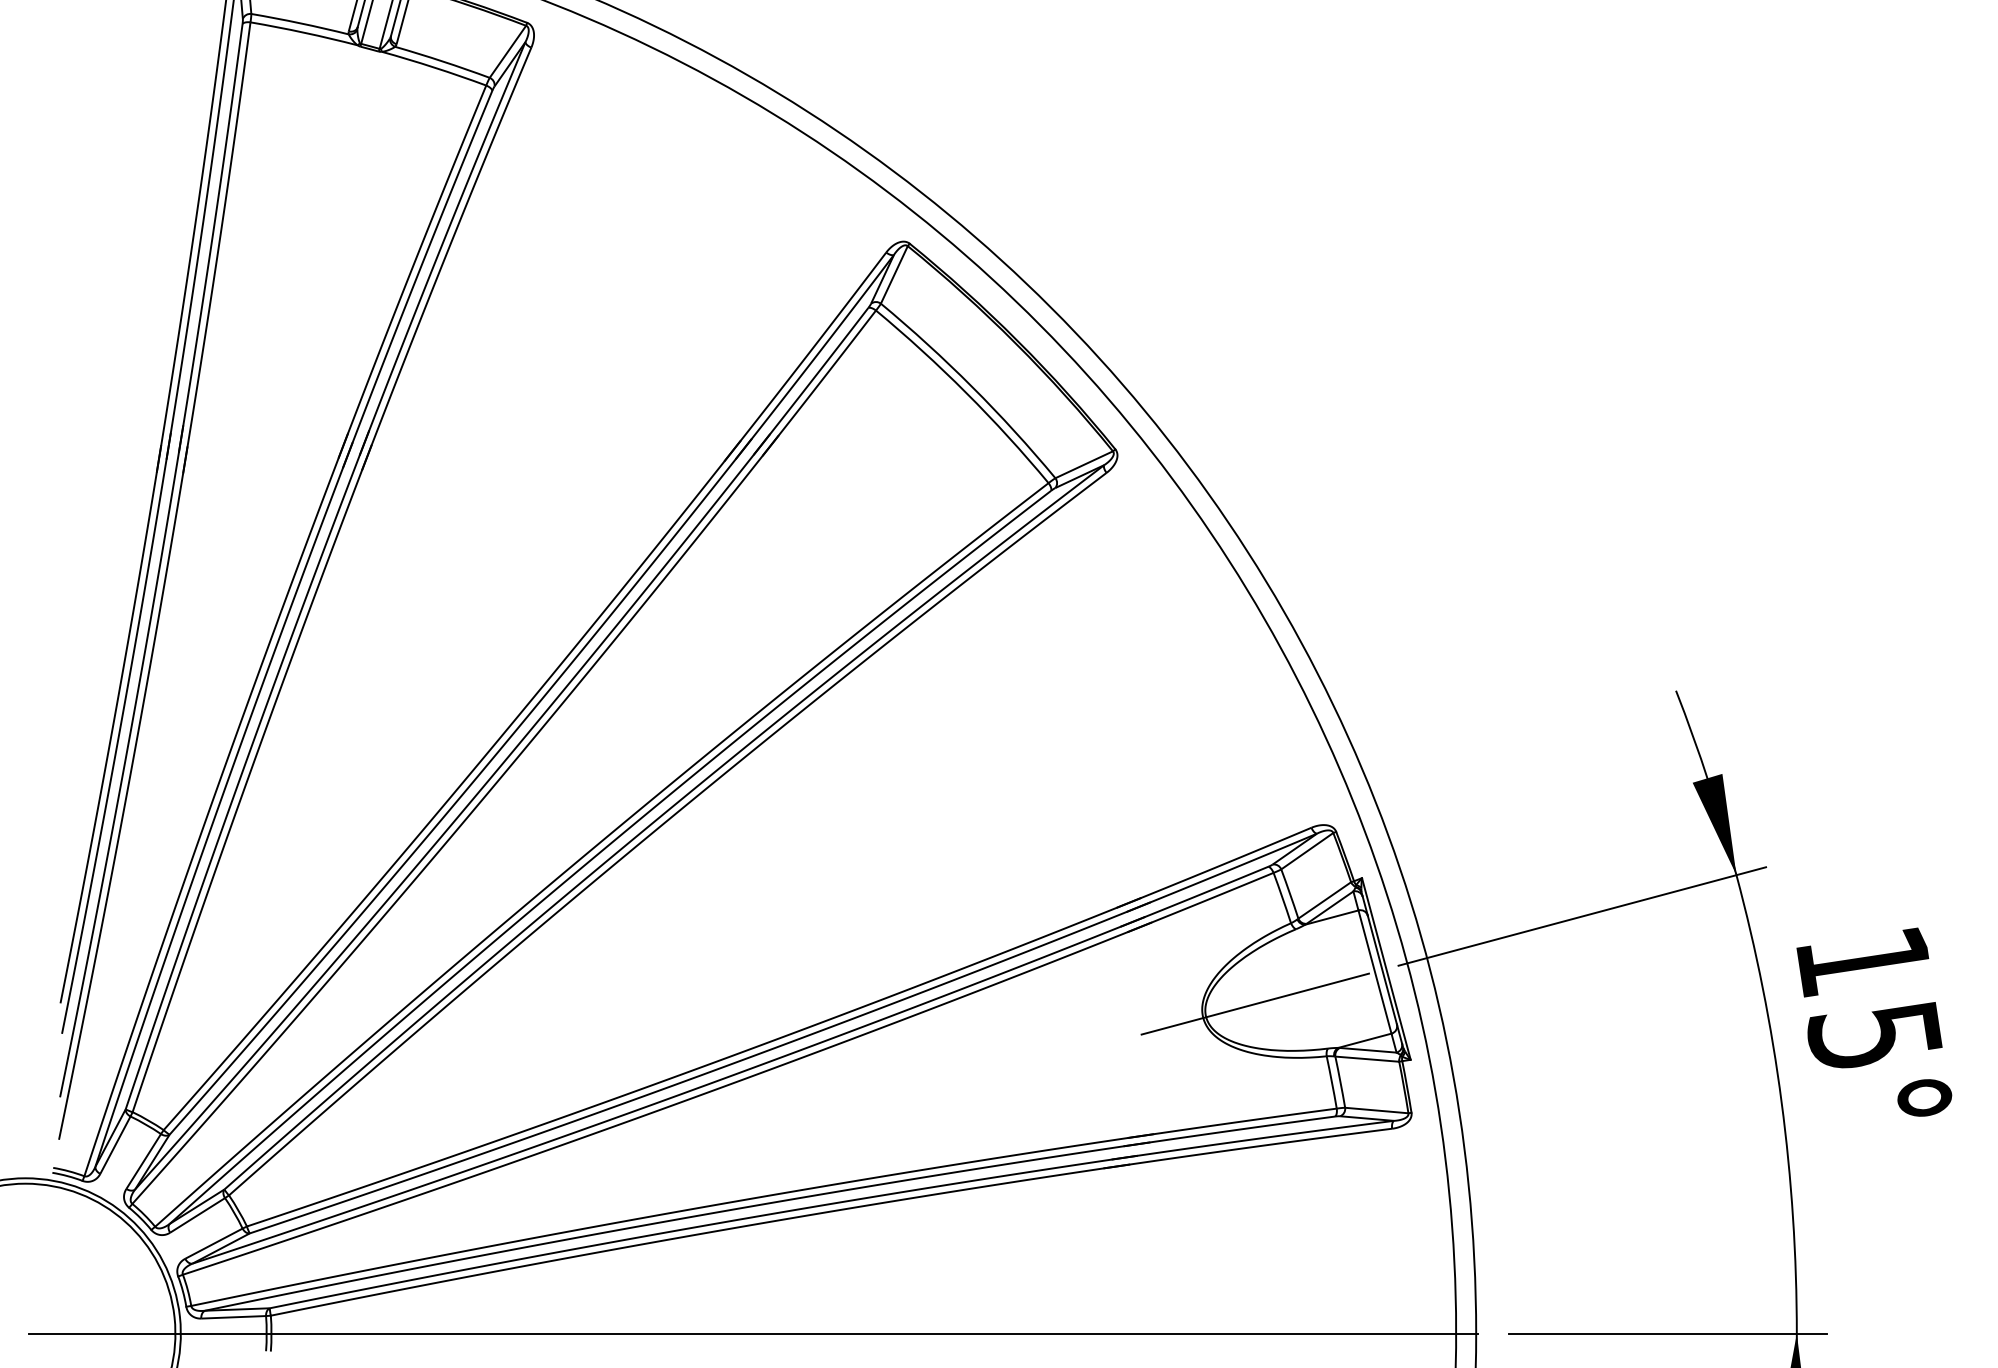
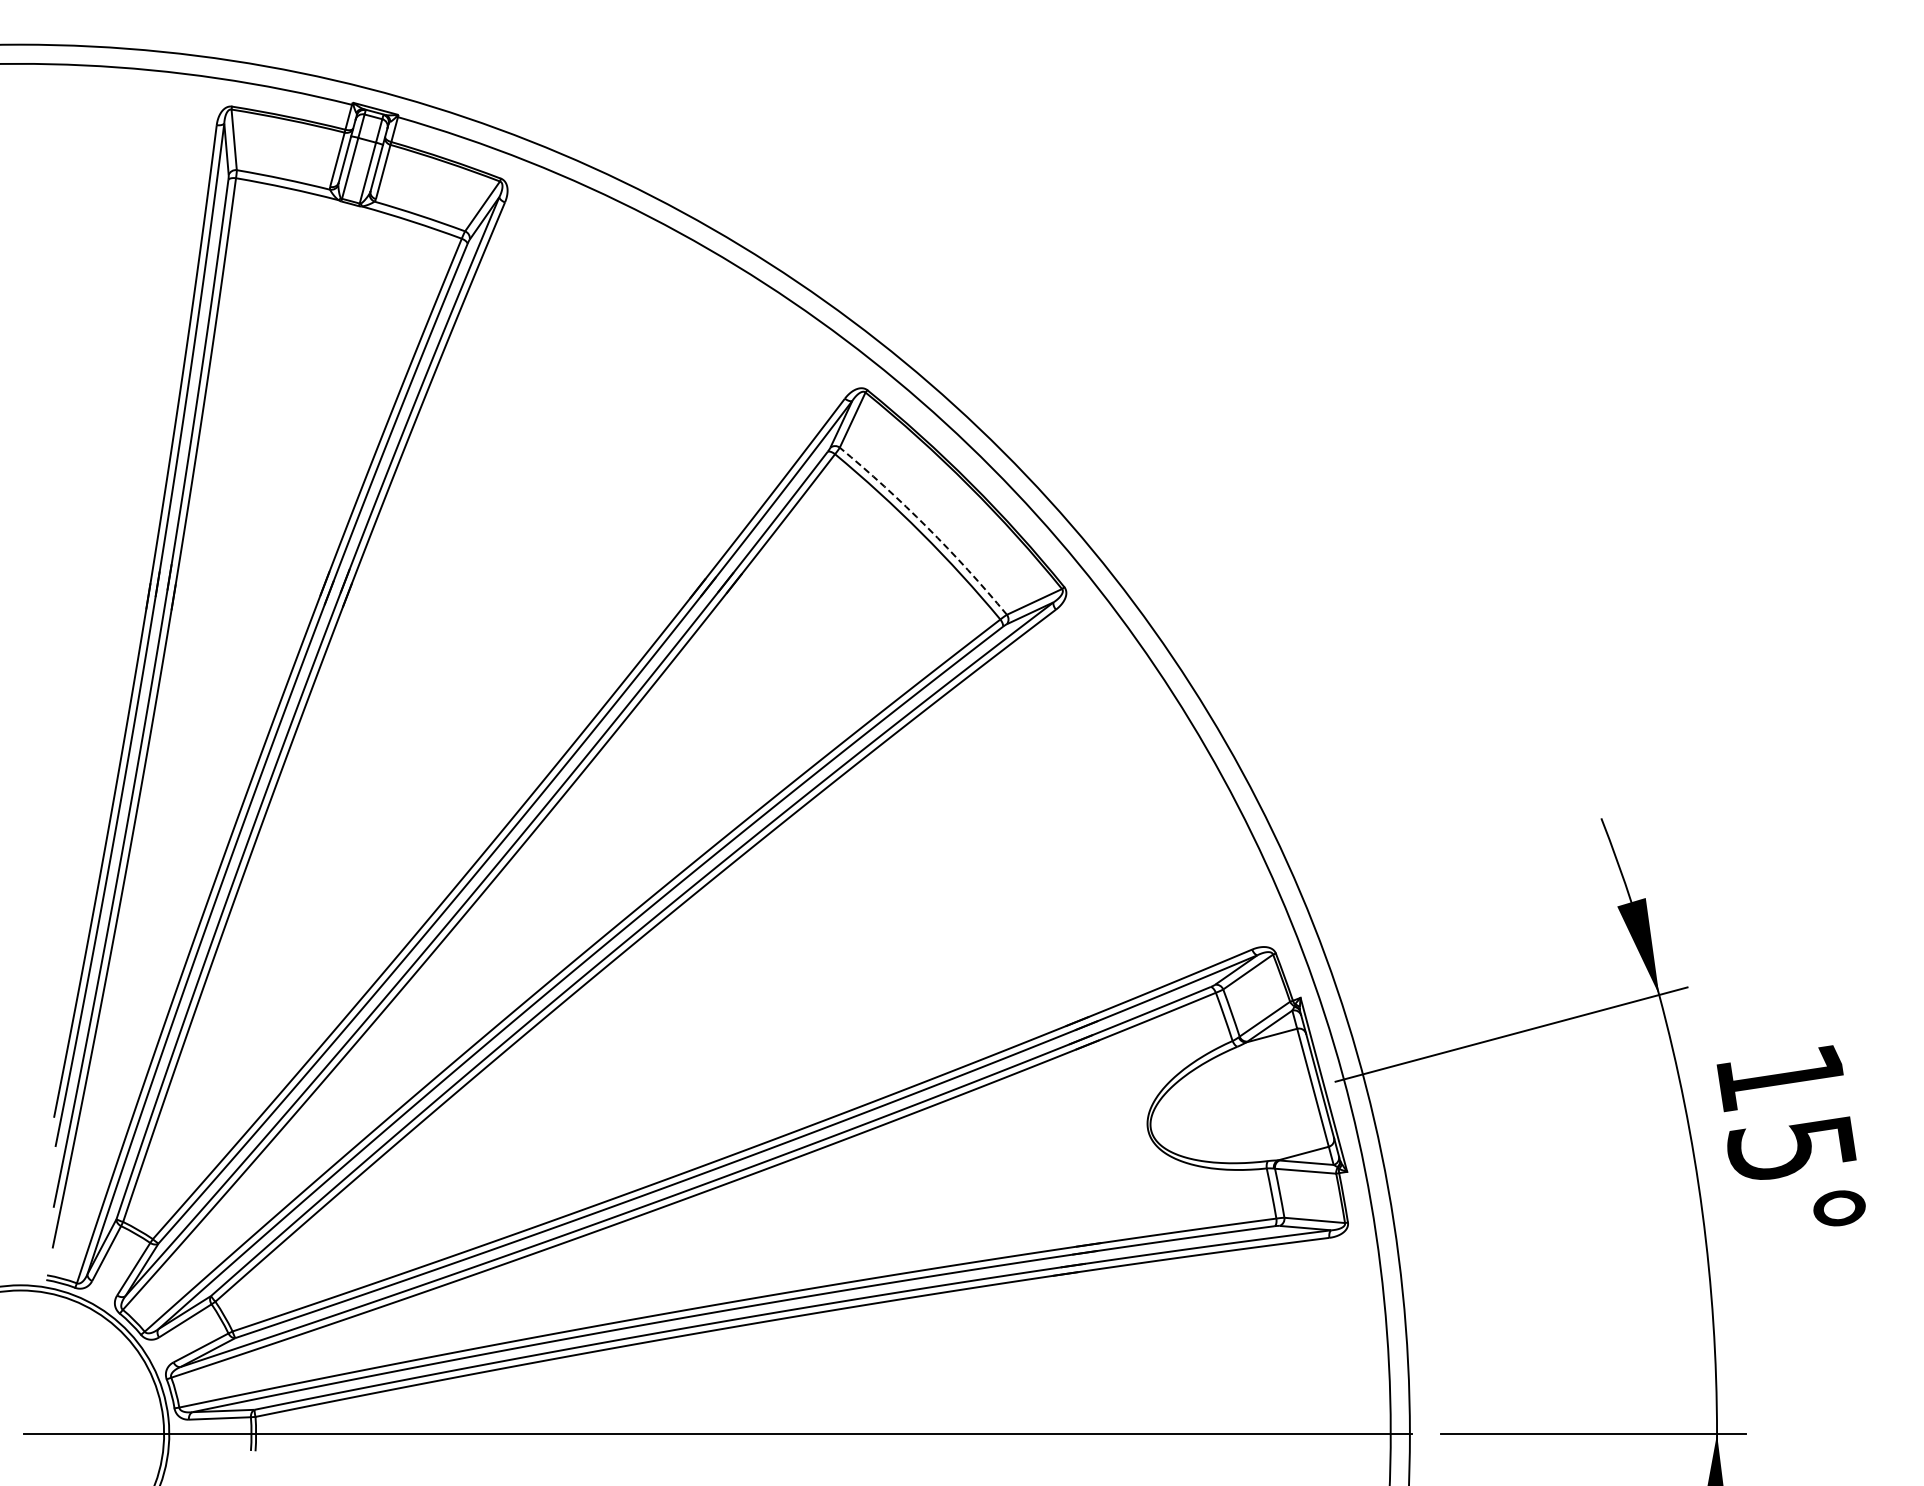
arc: (972, 387) -> (927, 527), solid -> dashed
line: (1255, 1004) -> (1198, 1118), removed

